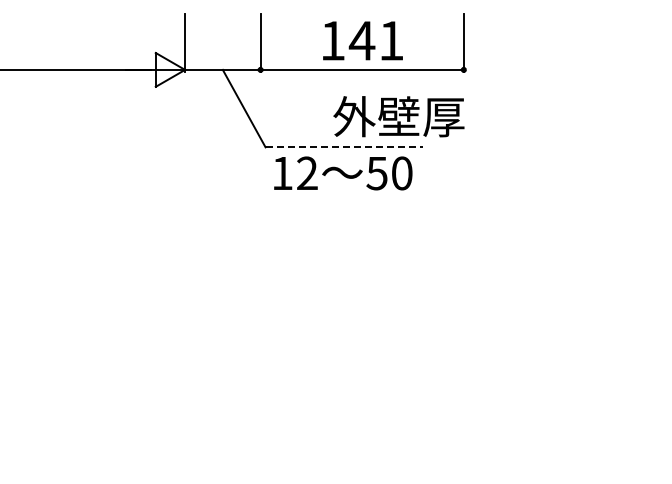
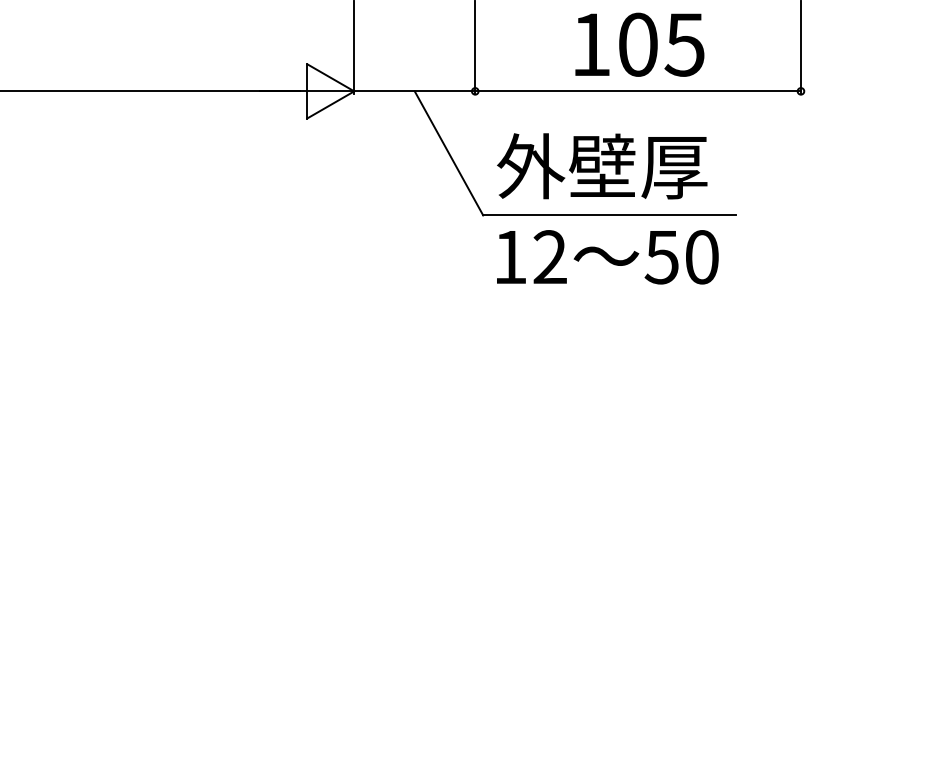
text: (375, 40) -> (659, 44), 141 -> 105
text: (398, 116) -> (601, 166), moved
line: (344, 147) -> (609, 215), dashed -> solid

